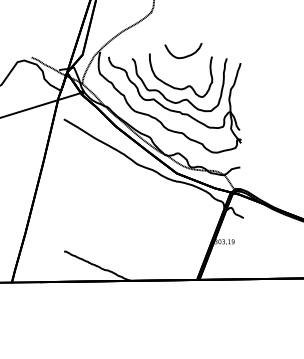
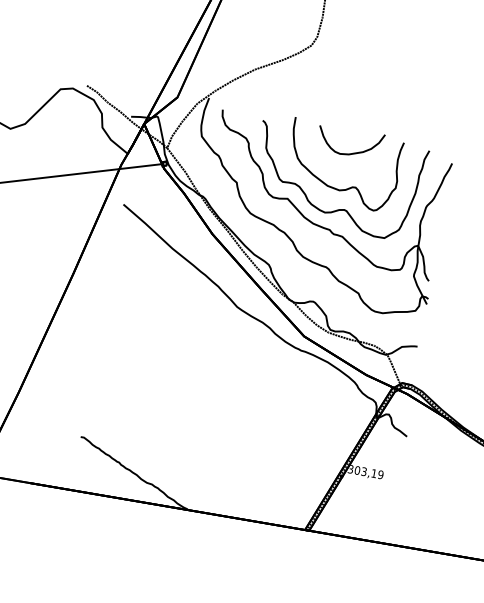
curve: (186, 55) -> (354, 151), moved

